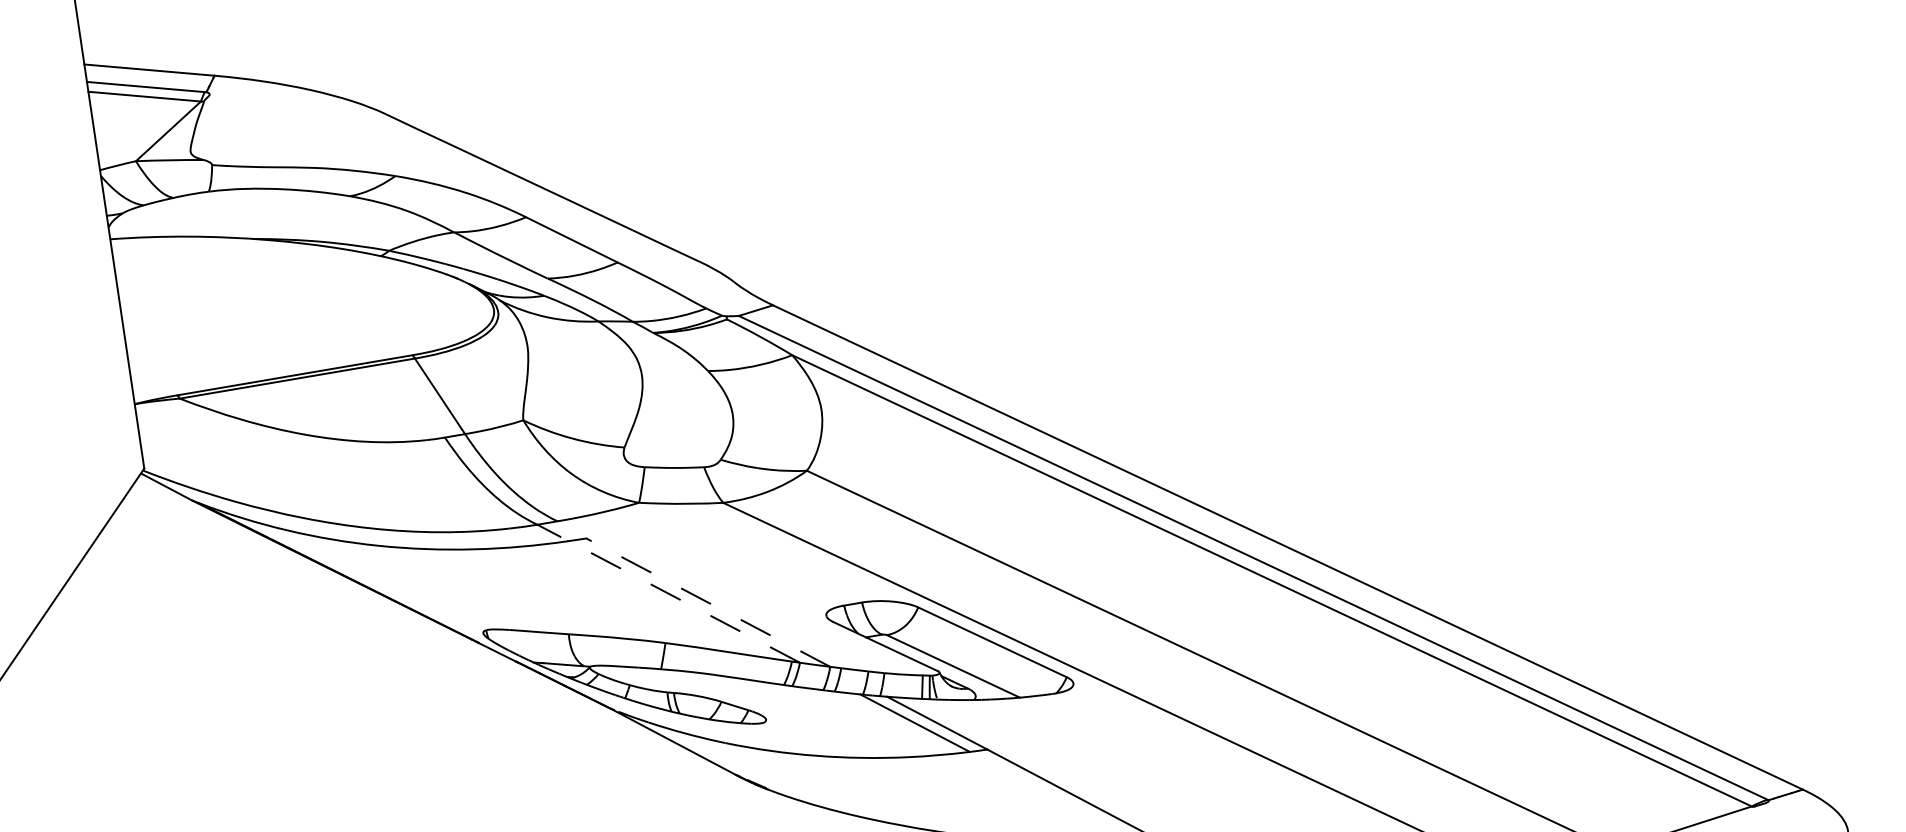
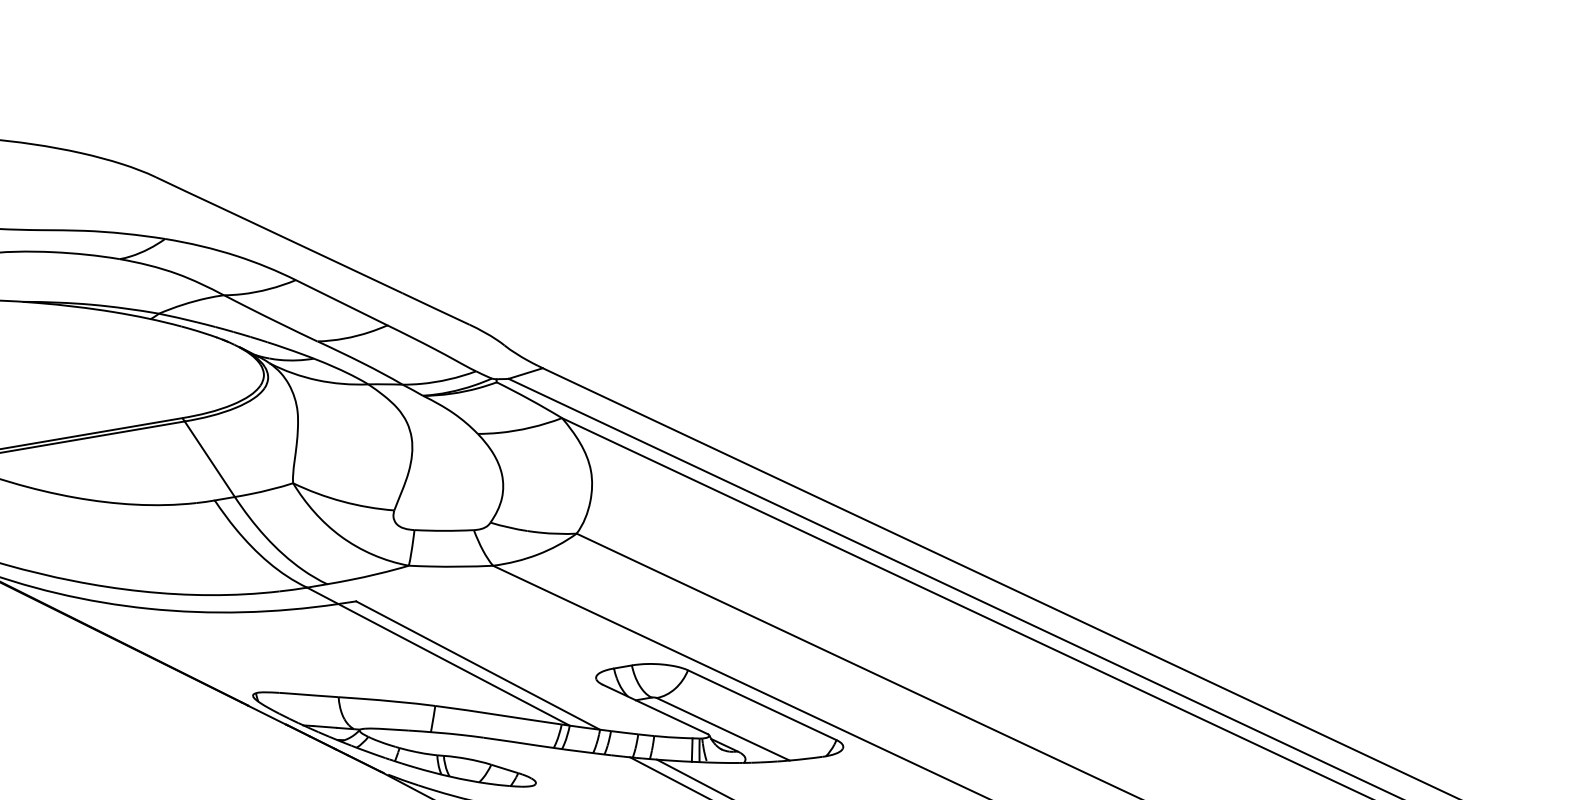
line: (668, 593) -> (438, 656), dashed -> solid
line: (708, 602) -> (478, 665), dashed -> solid

